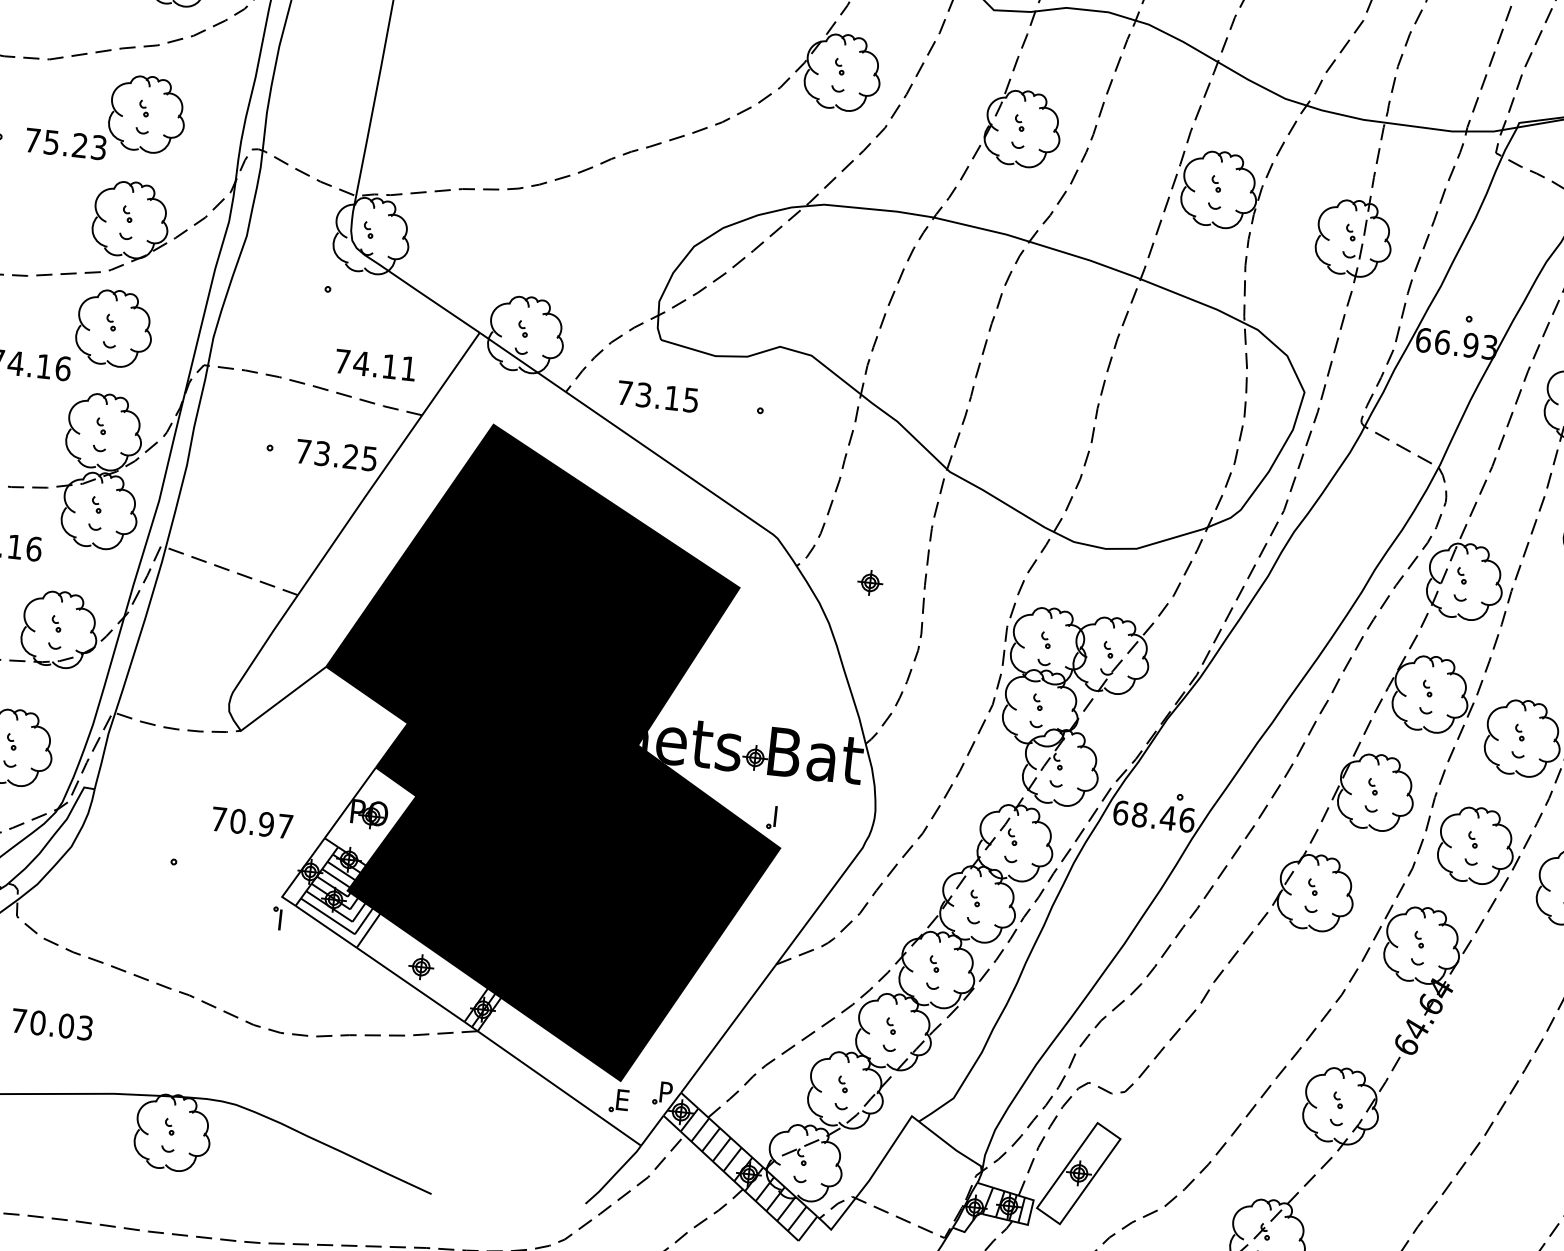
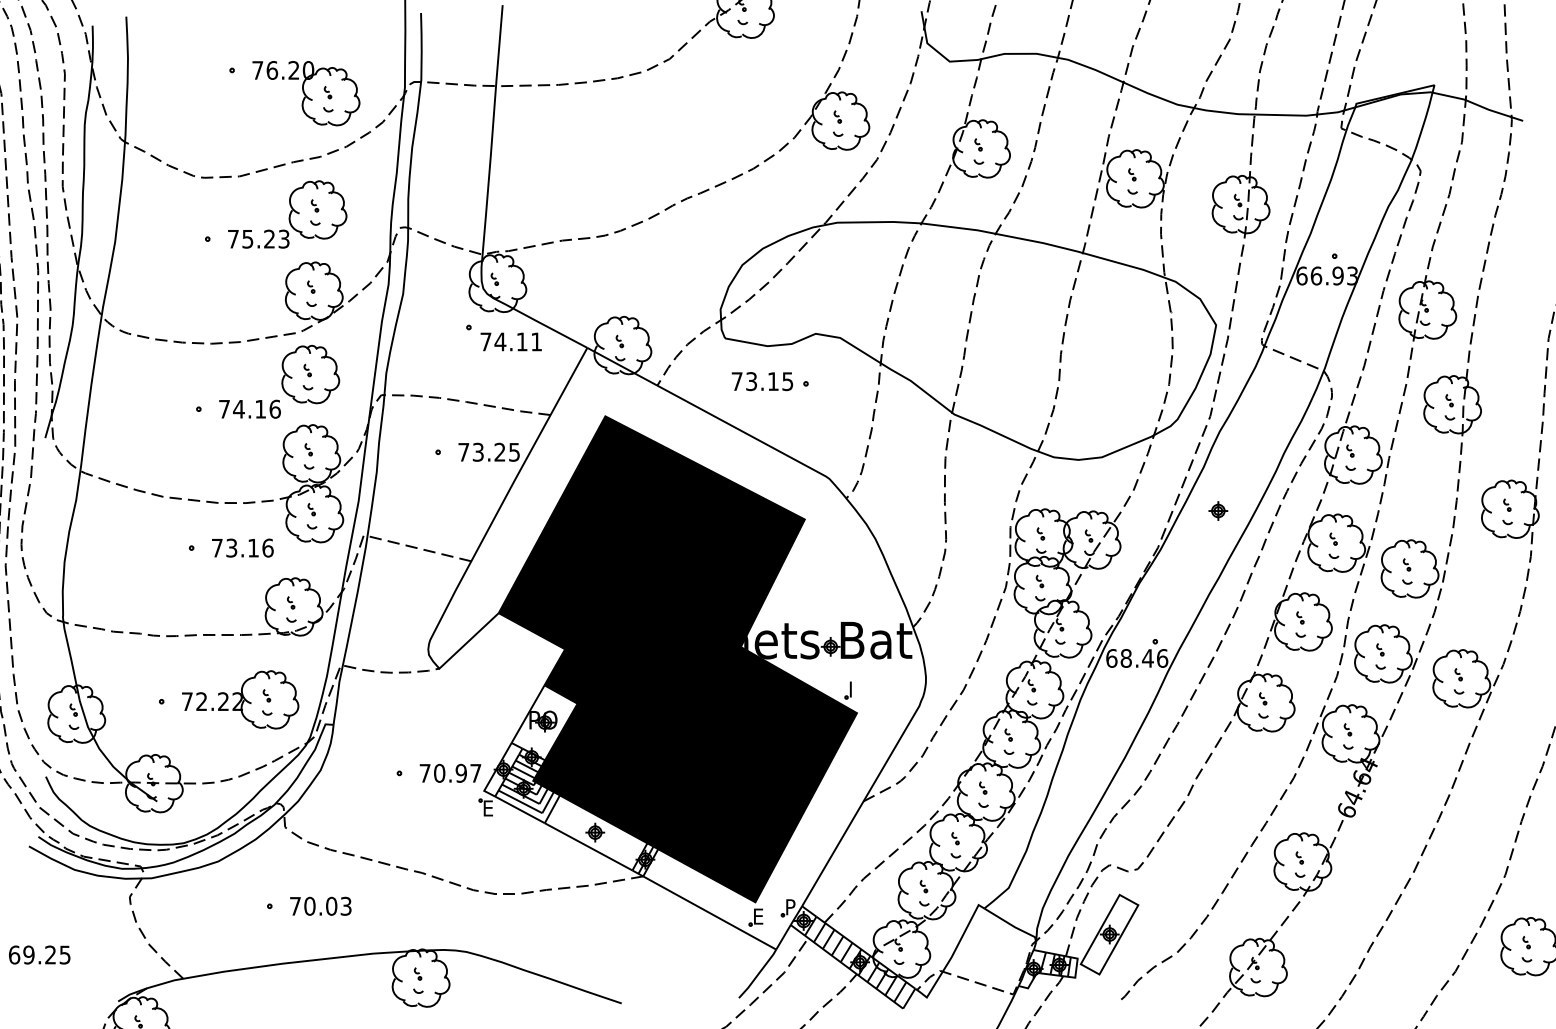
text: (374, 364) -> (510, 341), moved
text: (658, 396) -> (762, 381), moved
part: (870, 582) -> (1218, 510), moved
text: (252, 821) -> (450, 772), moved
text: (285, 920) -> (488, 808), I -> E

